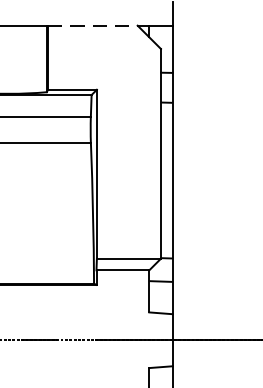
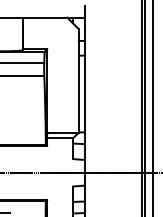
line: (93, 25) -> (45, 17), dashed -> solid

